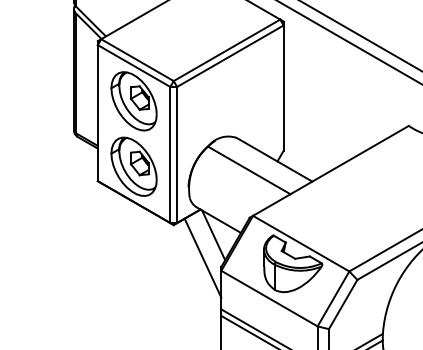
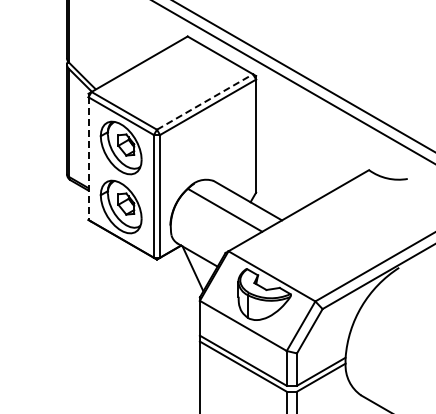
line: (227, 49) -> (205, 101), solid -> dashed
line: (97, 114) -> (88, 159), solid -> dashed
line: (202, 258) -> (182, 289), removed

